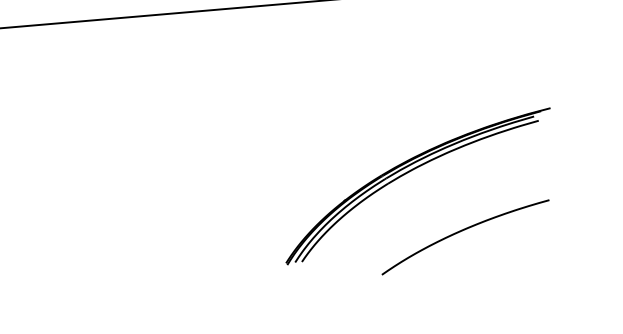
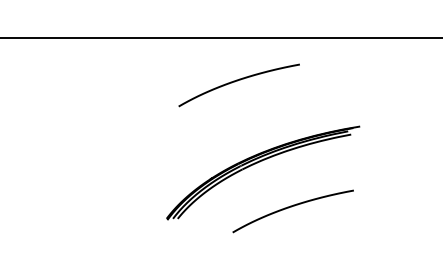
curve: (370, 59) -> (237, 81), added

